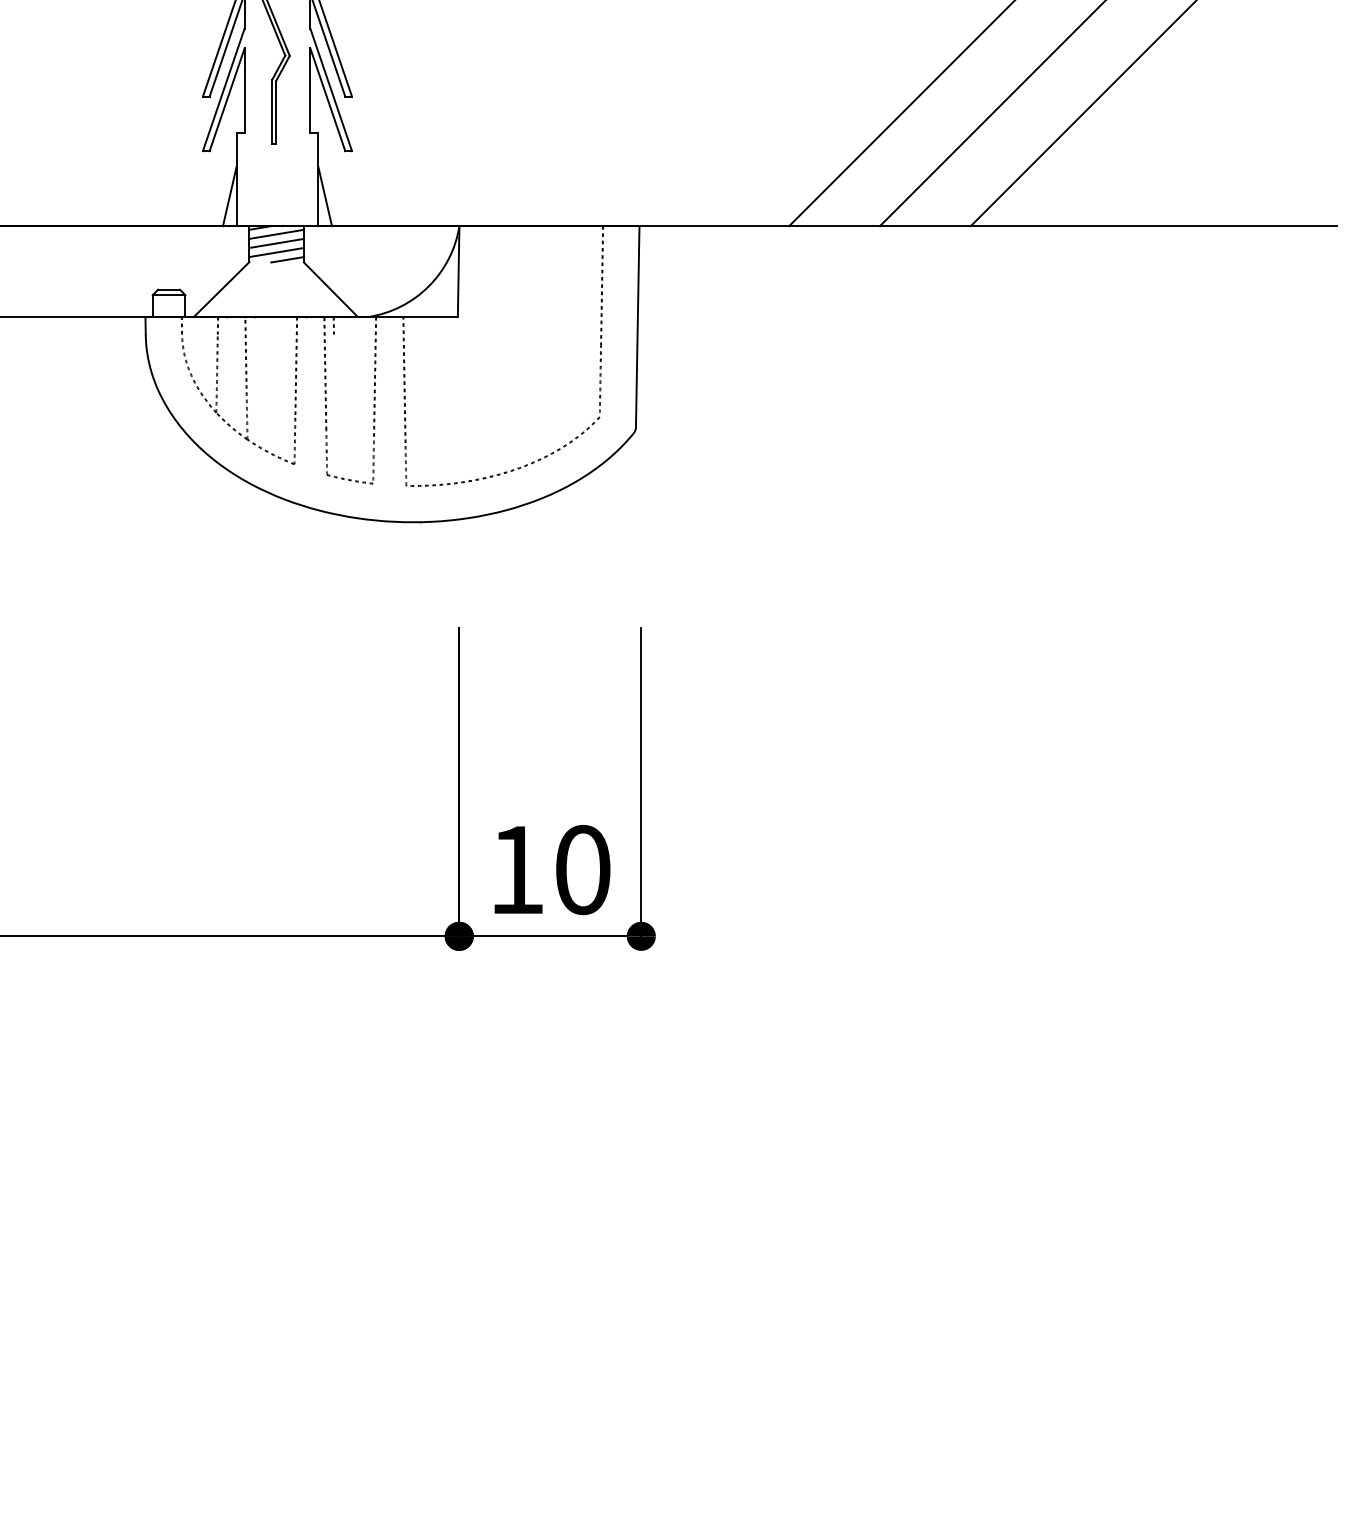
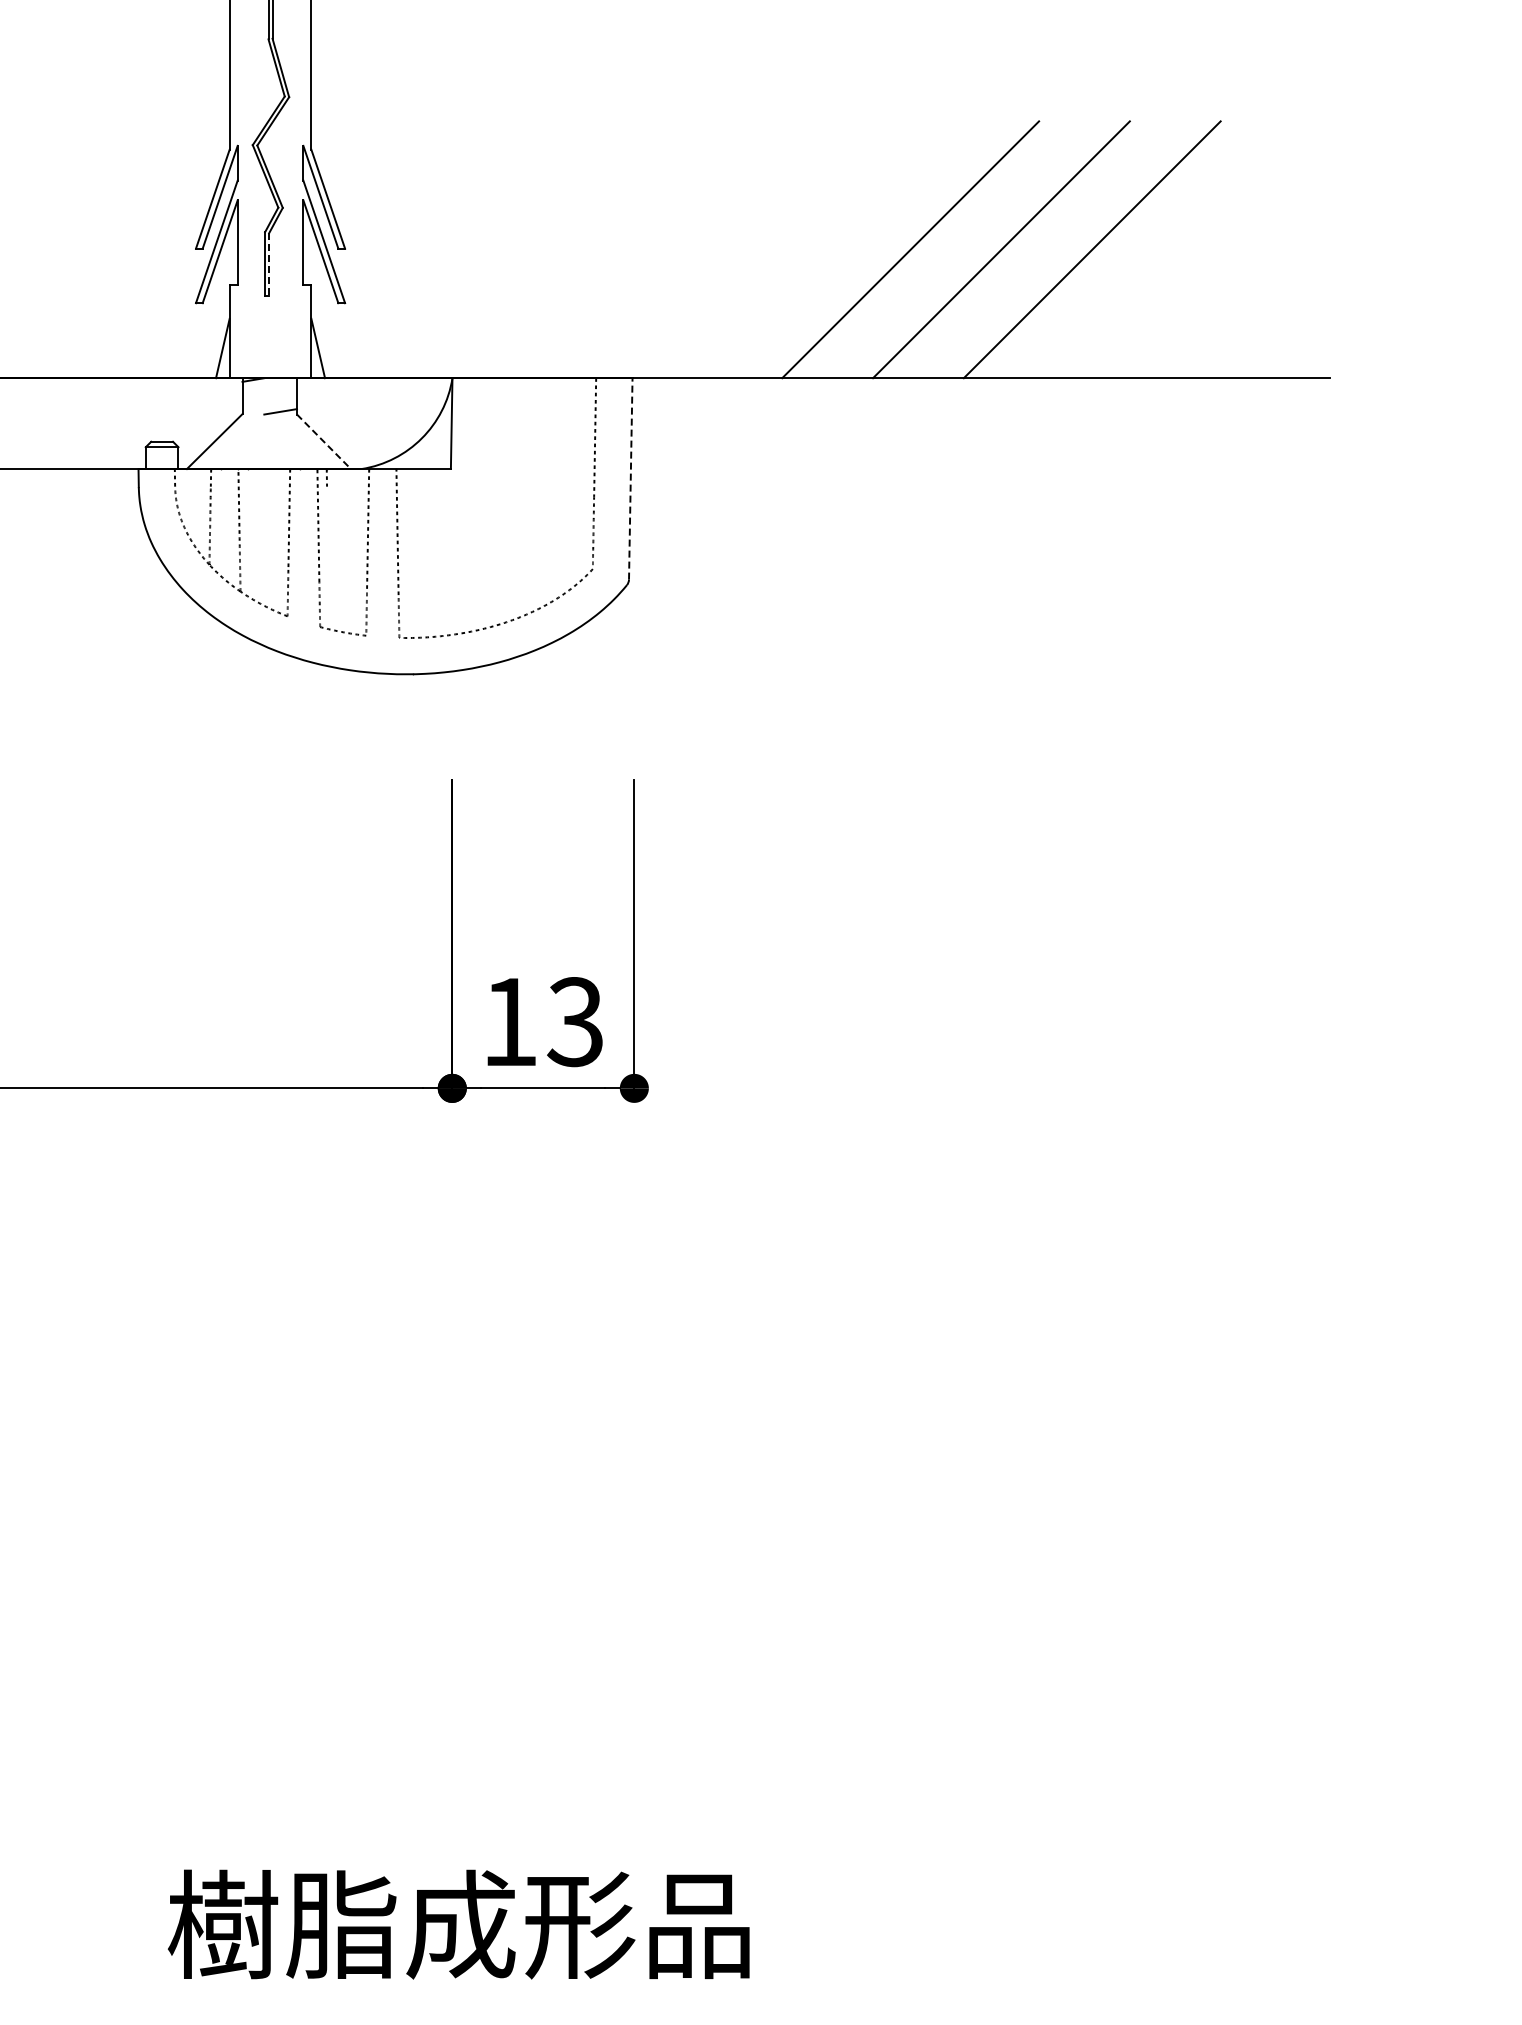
line: (276, 112) -> (269, 264), solid -> dashed
line: (276, 233) -> (269, 385), removed
line: (276, 243) -> (269, 395), removed
line: (276, 252) -> (269, 404), removed
line: (331, 290) -> (324, 442), solid -> dashed
line: (637, 326) -> (630, 478), solid -> dashed
text: (582, 870) -> (575, 1022), 10 -> 13

